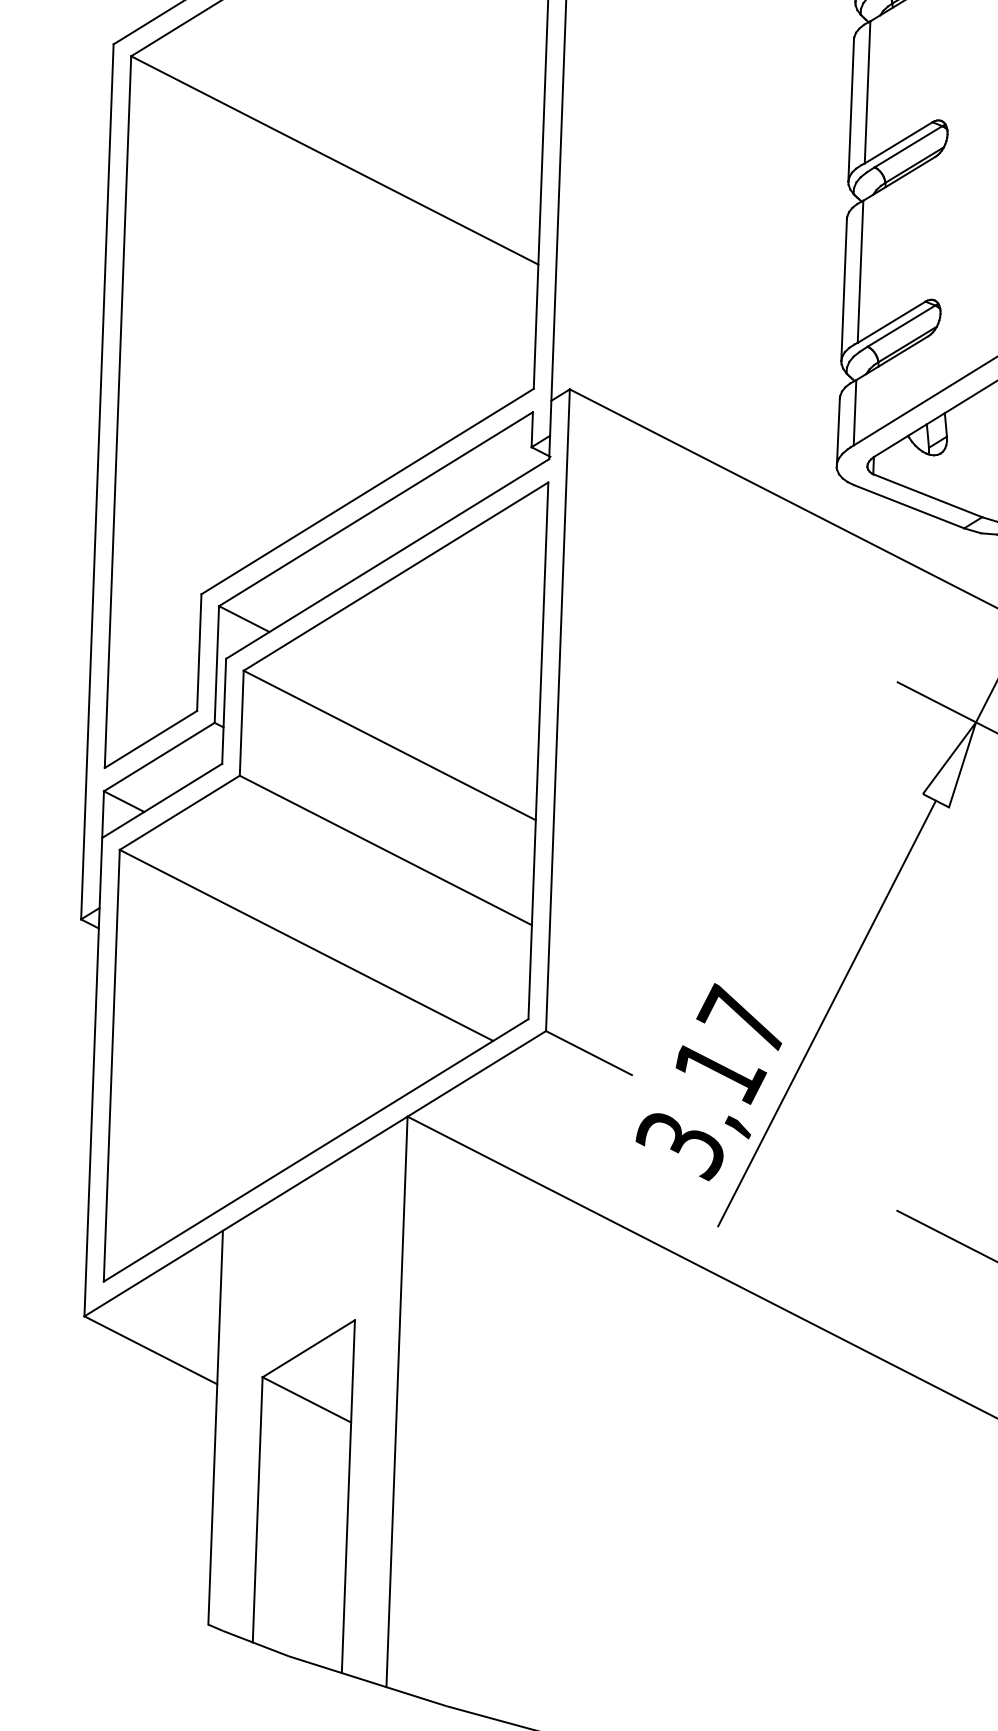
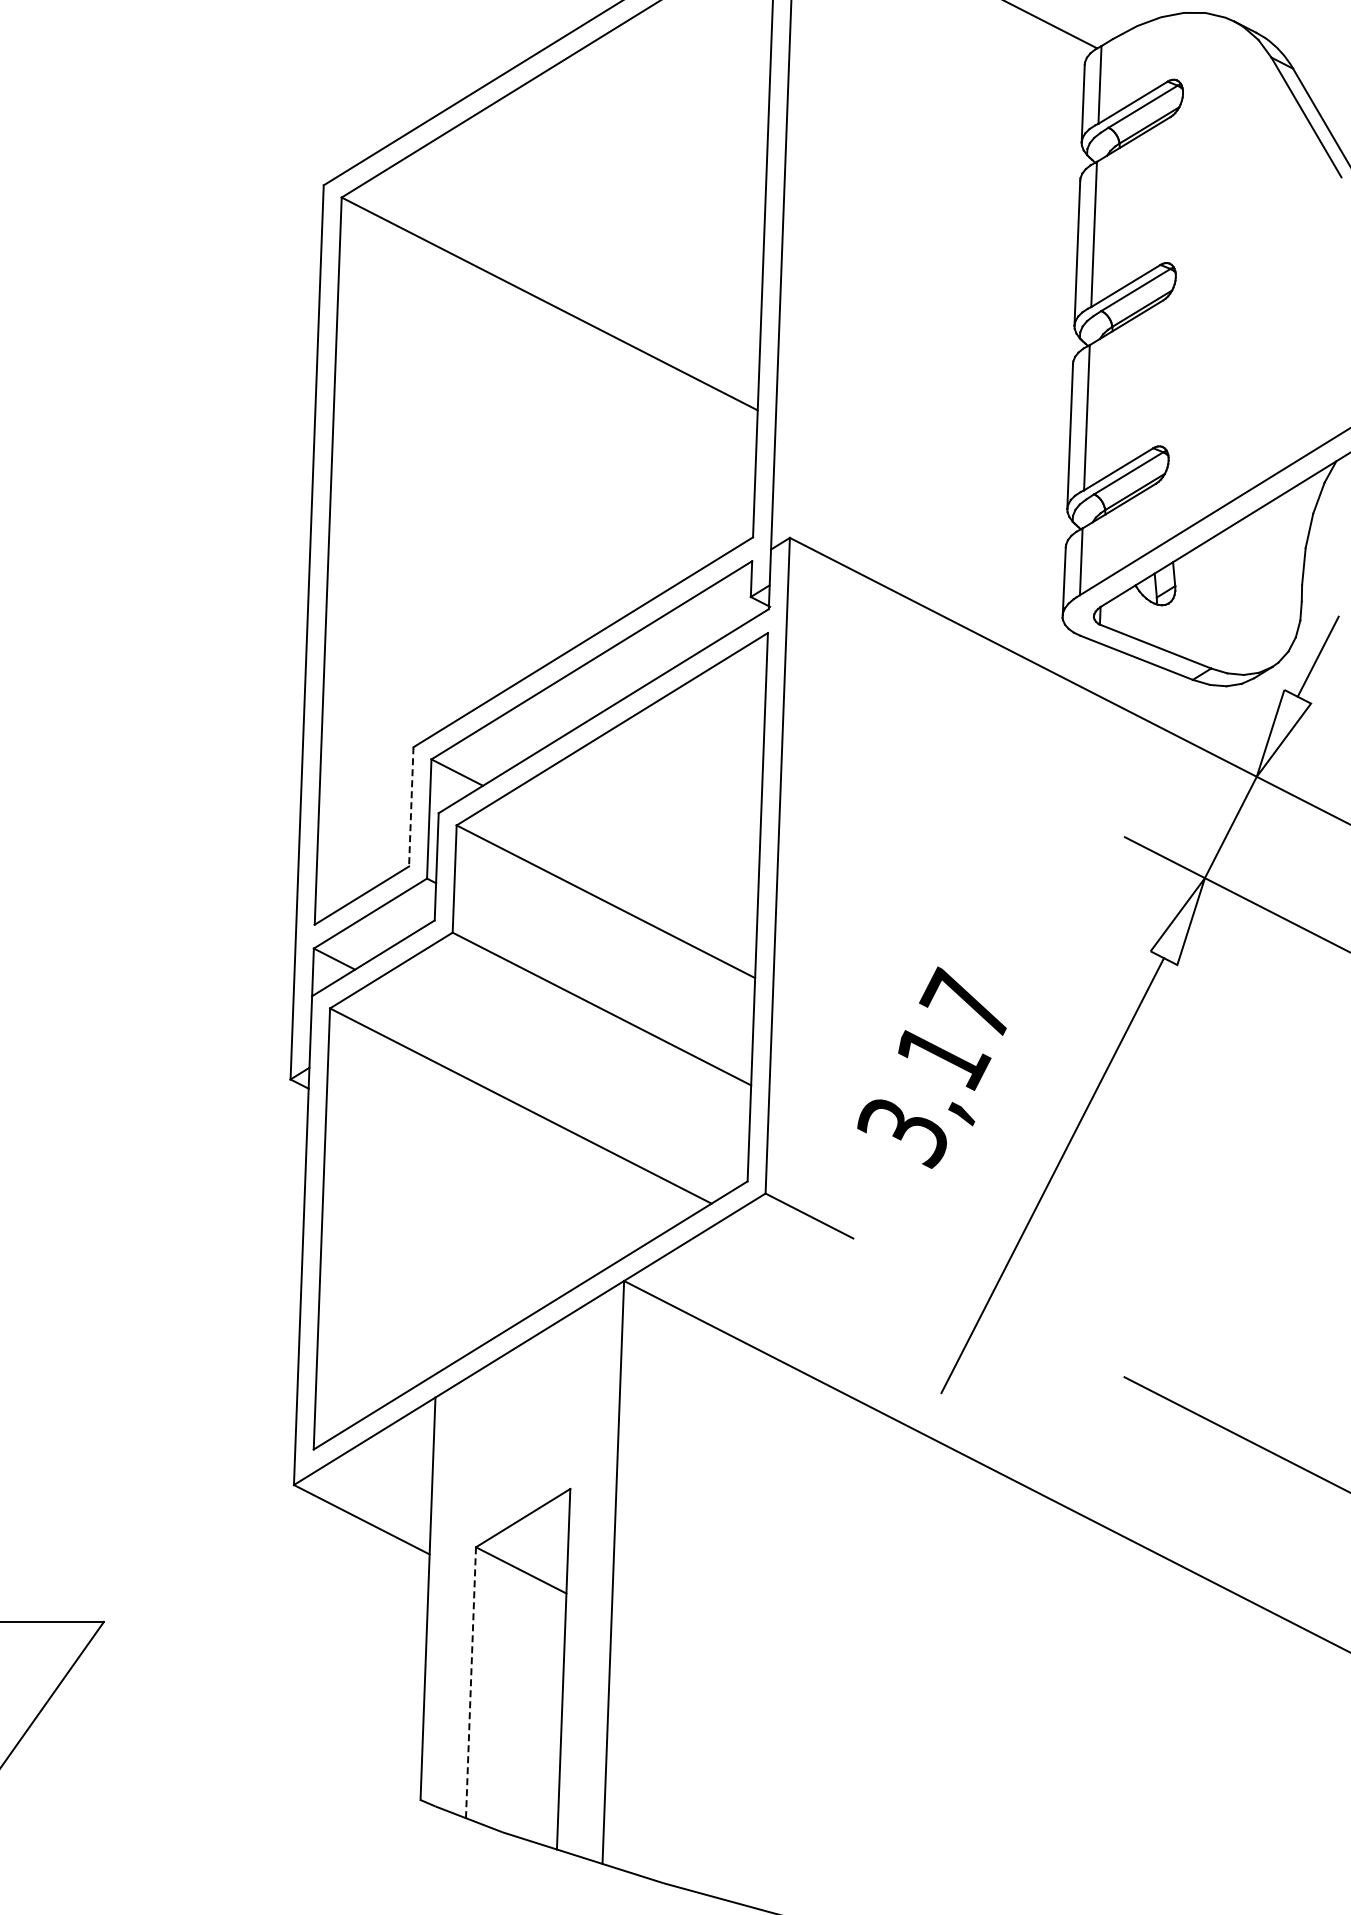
line: (199, 652) -> (411, 806), solid -> dashed
text: (708, 1081) -> (931, 1067), moved
line: (257, 1509) -> (470, 1682), solid -> dashed

